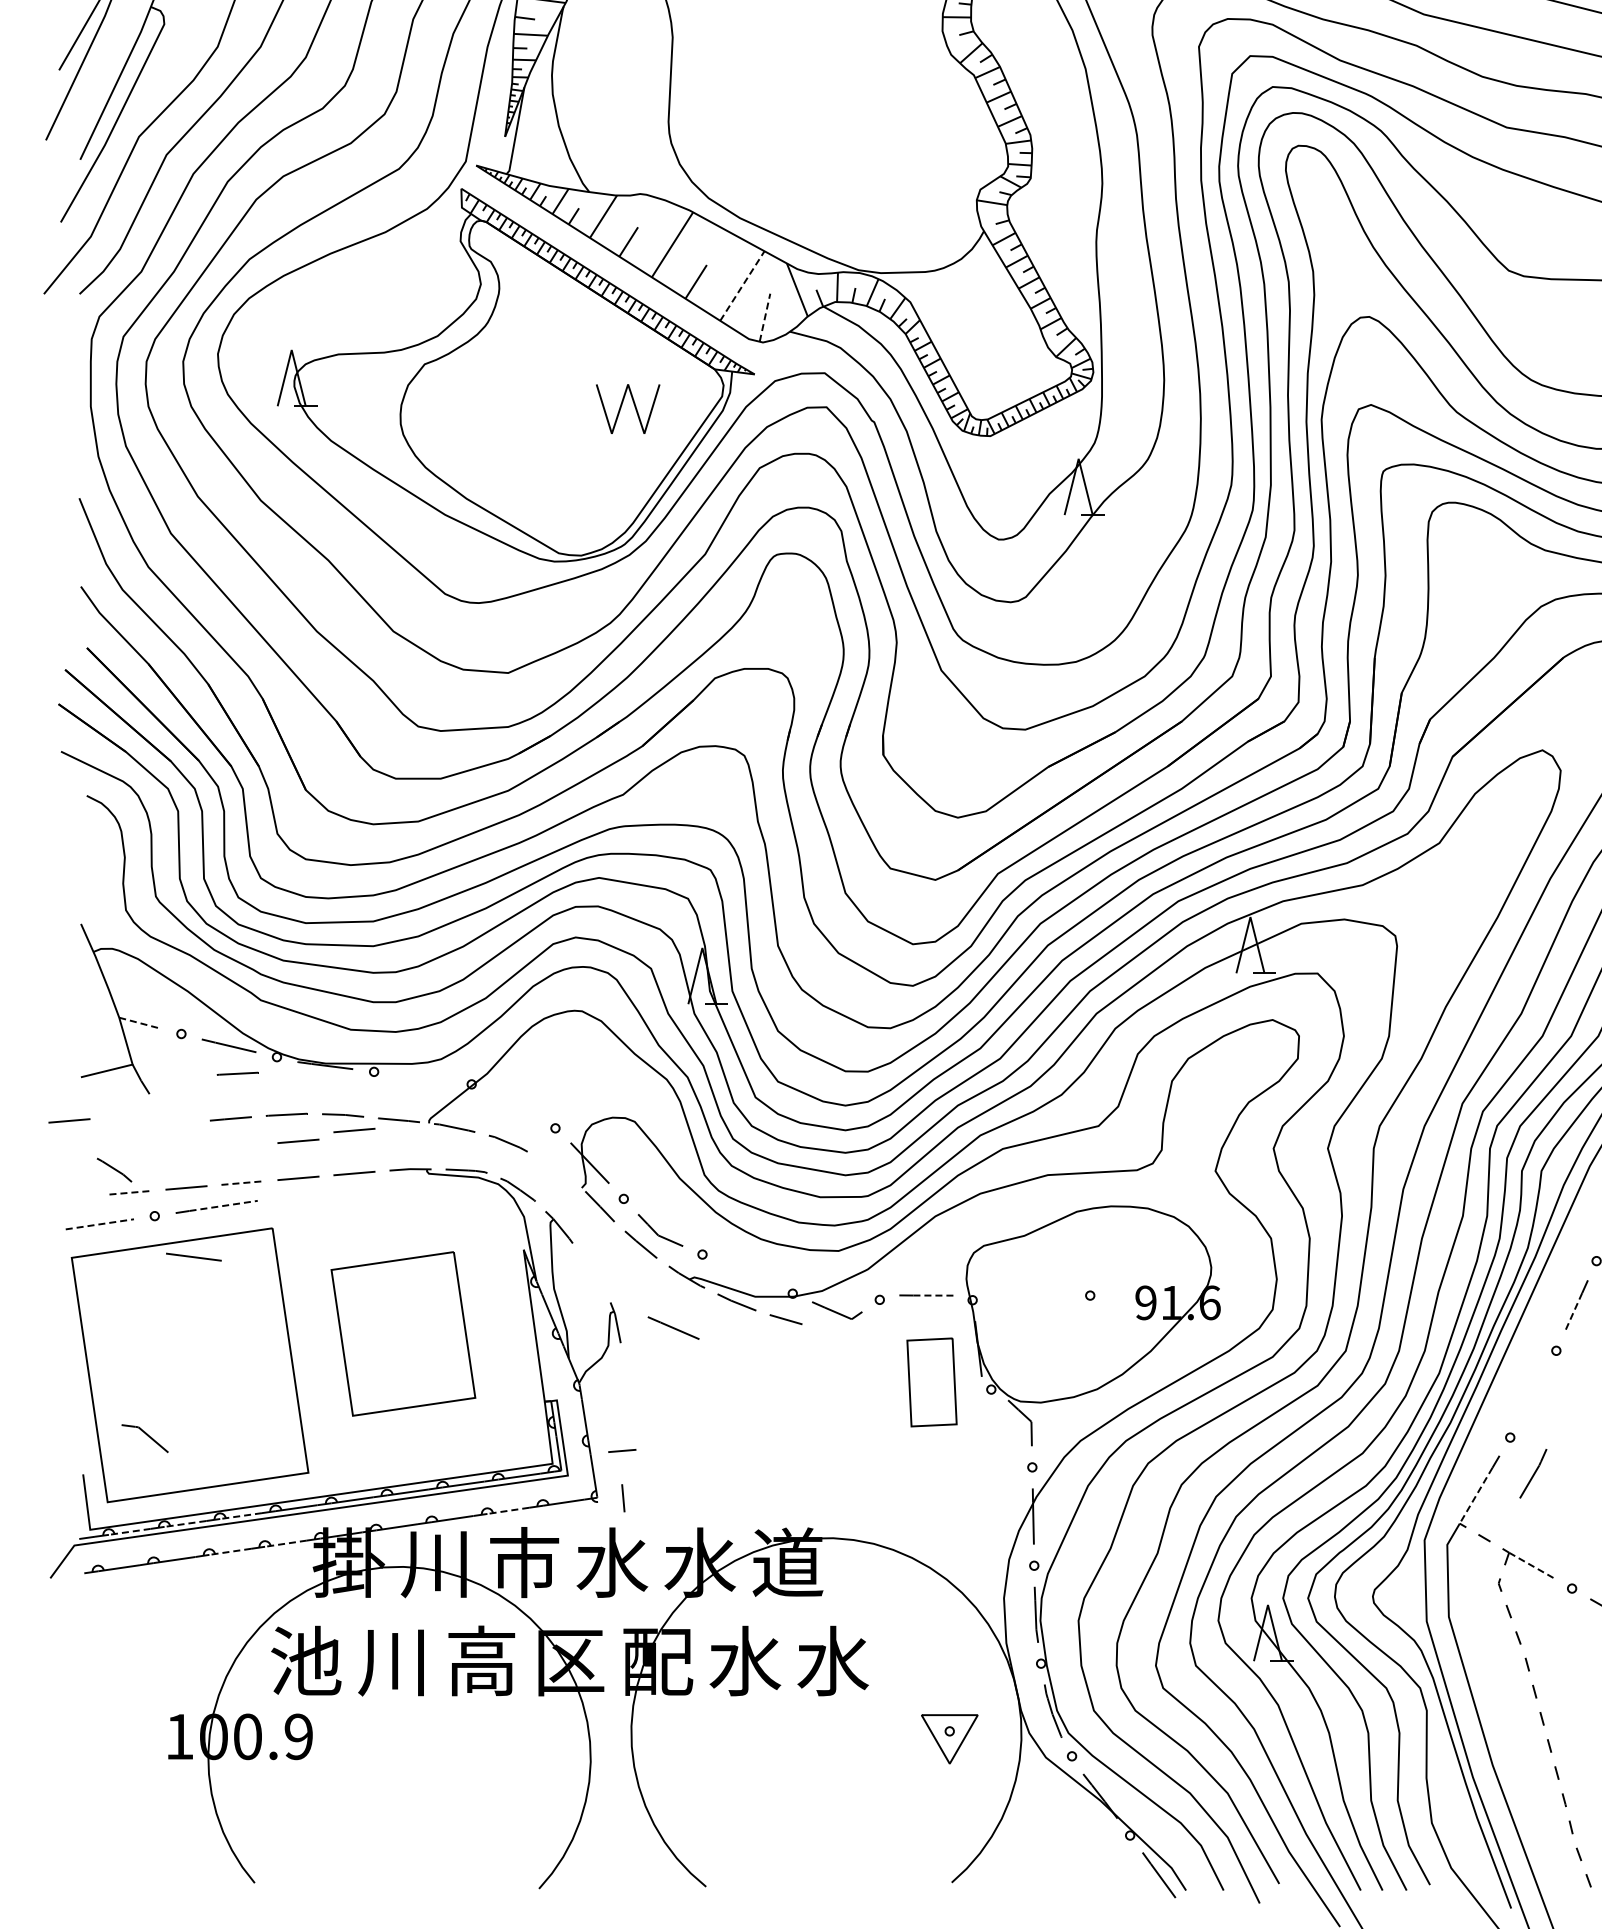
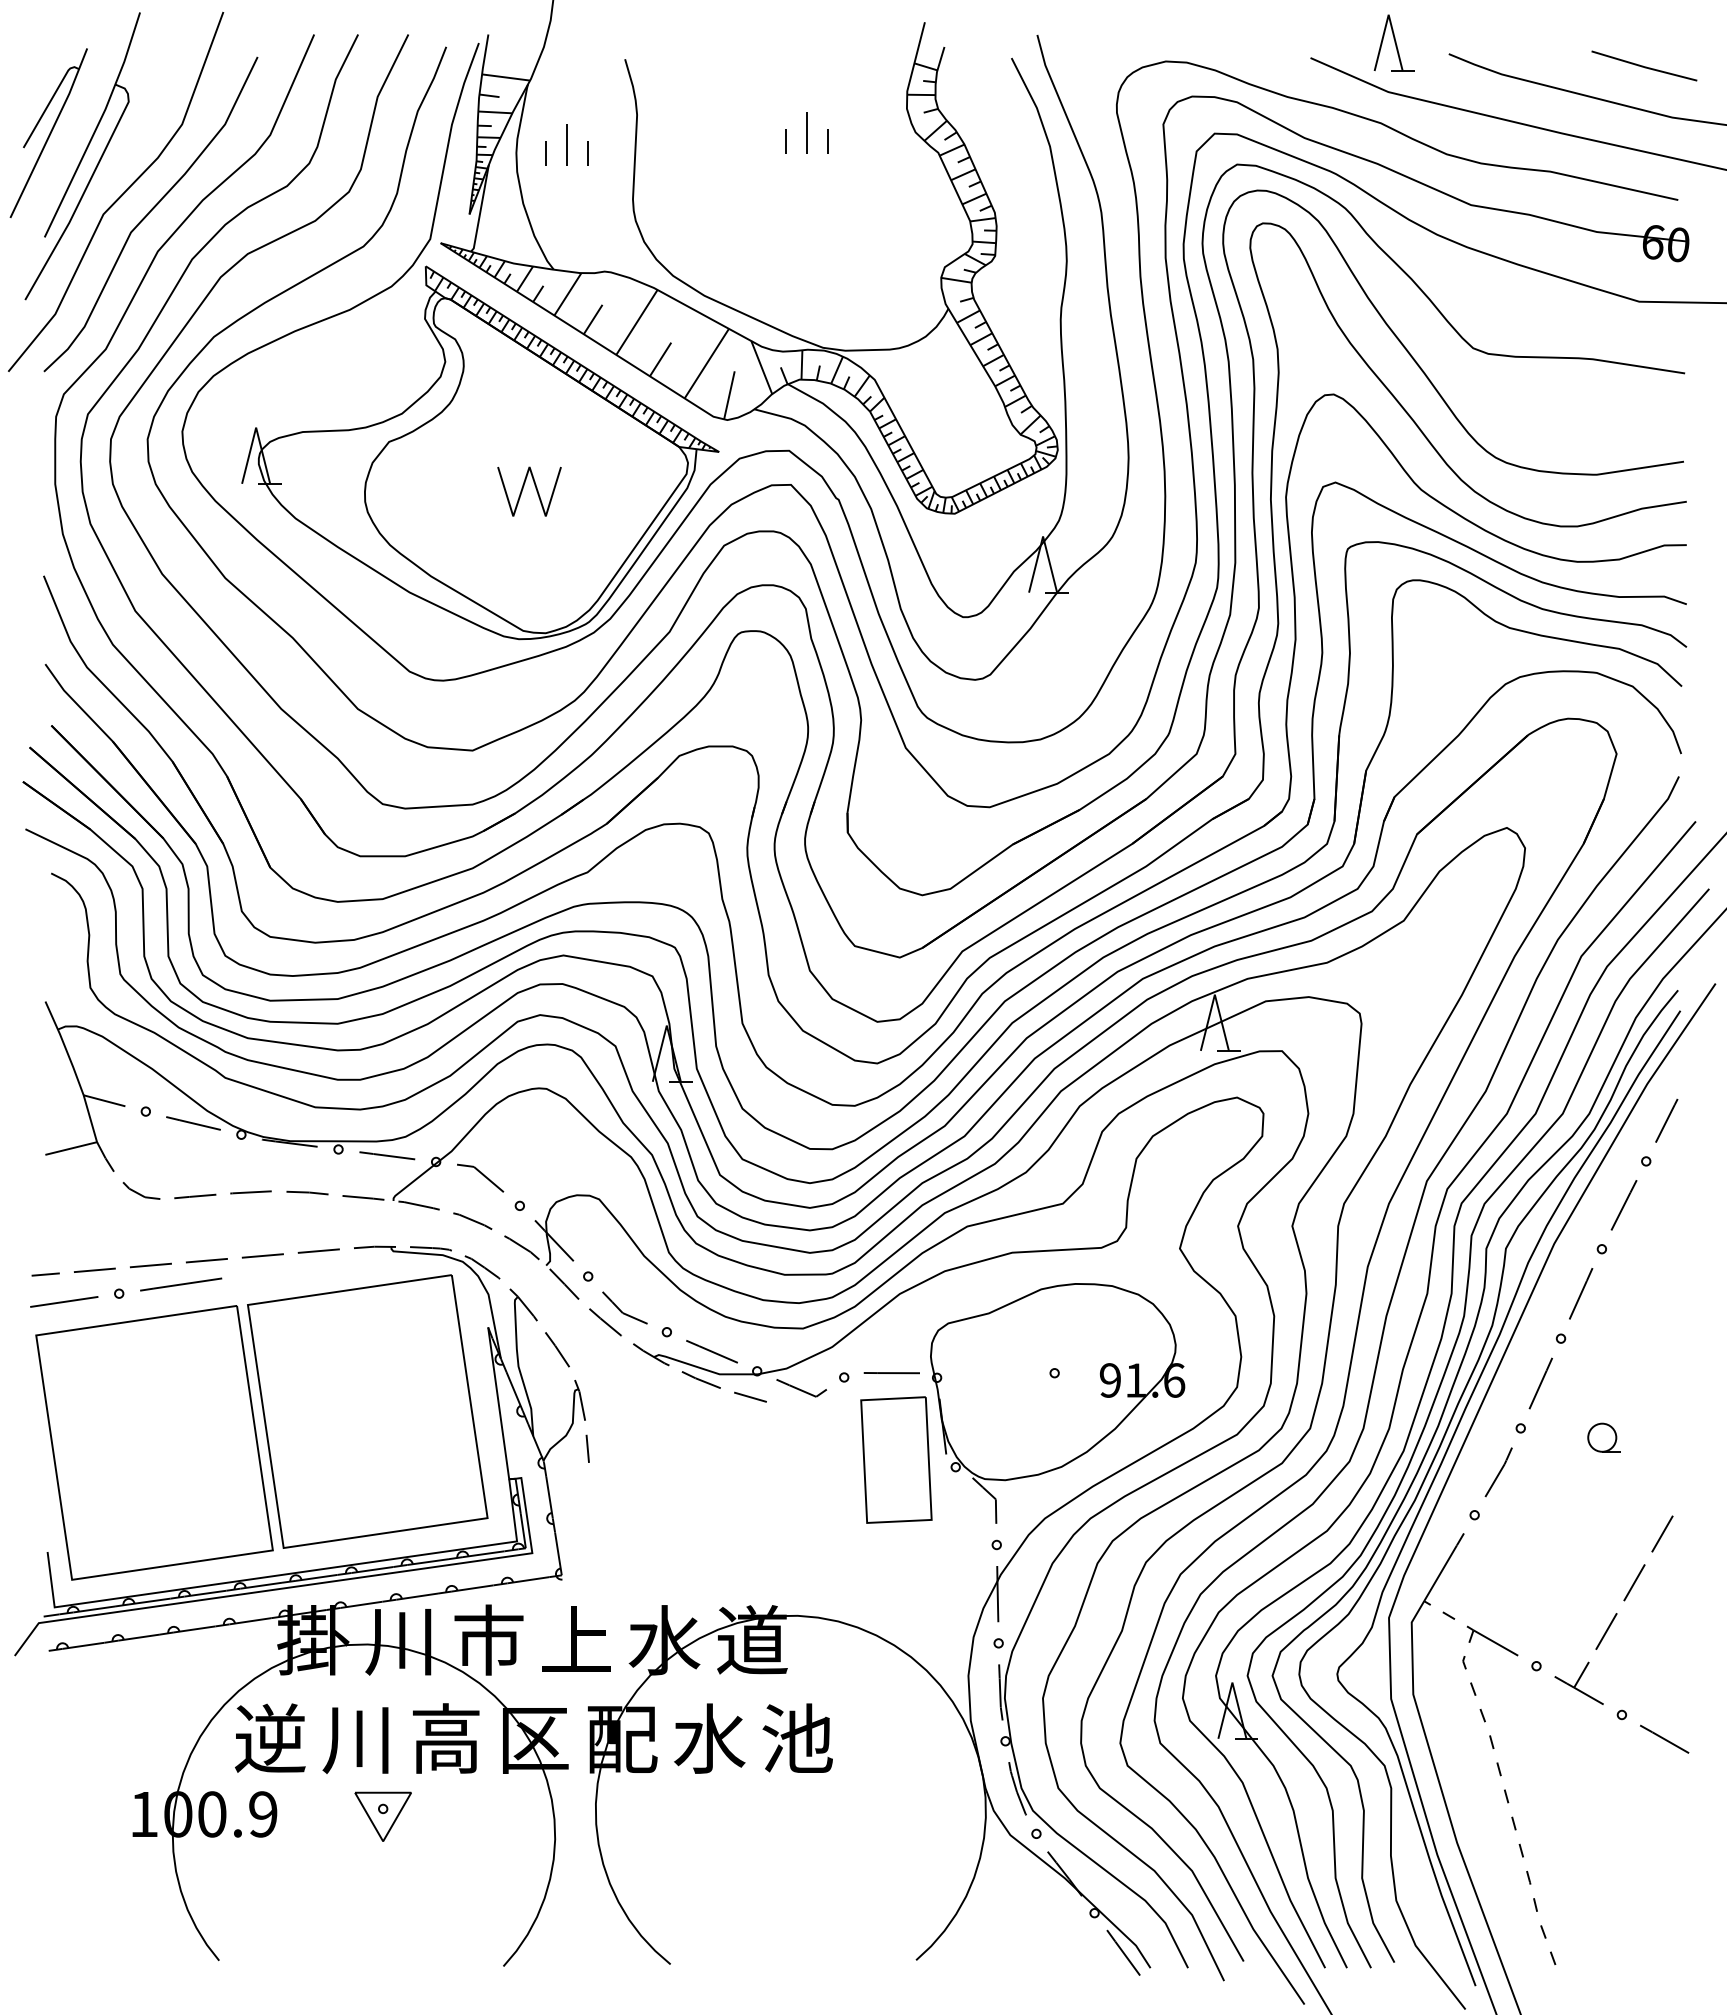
part: (842, 54) -> (806, 132), added
part: (602, 66) -> (566, 144), added
line: (743, 285) -> (707, 363), dashed -> solid
line: (765, 317) -> (729, 395), dashed -> solid
part: (622, 406) -> (523, 489), moved
line: (140, 1022) -> (104, 1100), dashed -> solid
line: (237, 1073) -> (201, 1151), removed
part: (177, 1112) -> (141, 1190), added
line: (69, 1120) -> (33, 1198), removed
line: (354, 1129) -> (318, 1207), removed
line: (298, 1140) -> (262, 1218), removed
part: (114, 1169) -> (521, 1247), moved
line: (243, 1182) -> (207, 1260), dashed -> solid
line: (131, 1192) -> (95, 1270), dashed -> solid
line: (224, 1205) -> (188, 1283), dashed -> solid
line: (100, 1223) -> (64, 1301), dashed -> solid
line: (194, 1256) -> (387, 1155), moved
line: (593, 1271) -> (557, 1349), added
line: (935, 1295) -> (899, 1373), dashed -> solid
line: (1573, 1312) -> (1537, 1390), dashed -> solid
line: (673, 1327) -> (711, 1351), moved
part: (403, 1333) -> (367, 1411), size x1.67
part: (932, 1381) -> (896, 1459), size x1.43
part: (145, 1437) -> (480, 1177), moved
line: (622, 1450) -> (45, 1274), moved
part: (1533, 1473) -> (1498, 1472), moved
line: (1476, 1495) -> (1440, 1573), dashed -> solid
line: (623, 1497) -> (587, 1448), moved
line: (508, 1510) -> (472, 1588), dashed -> solid
line: (241, 1515) -> (205, 1593), dashed -> solid
line: (185, 1523) -> (149, 1601), dashed -> solid
line: (129, 1531) -> (93, 1609), dashed -> solid
line: (285, 1543) -> (249, 1621), dashed -> solid
line: (230, 1551) -> (194, 1629), dashed -> solid
text: (612, 1562) -> (576, 1640), 水 -> 上
line: (1531, 1565) -> (1495, 1643), dashed -> solid
text: (305, 1659) -> (269, 1737), 池 -> 逆
text: (833, 1660) -> (797, 1738), 水 -> 池
part: (949, 1738) -> (382, 1816), moved

